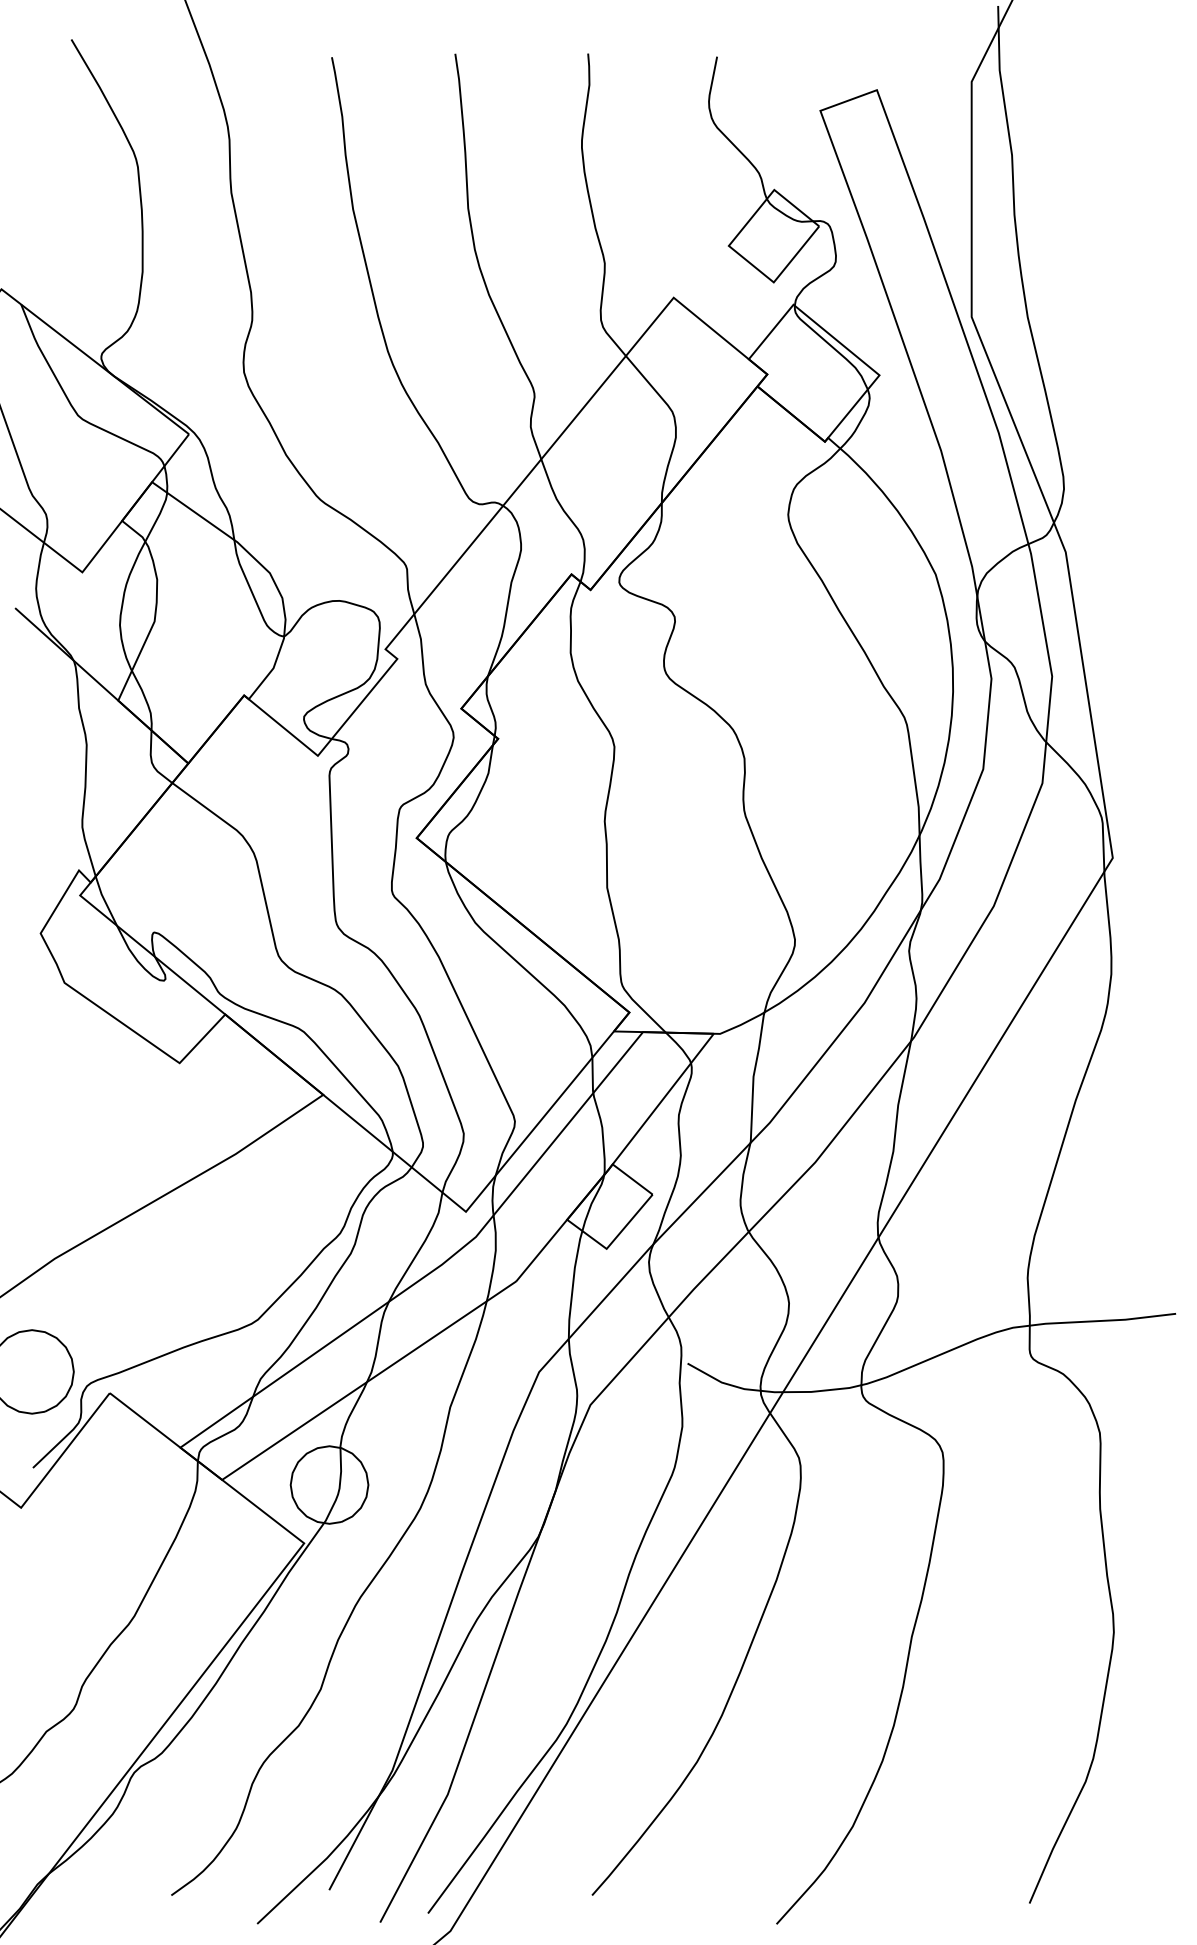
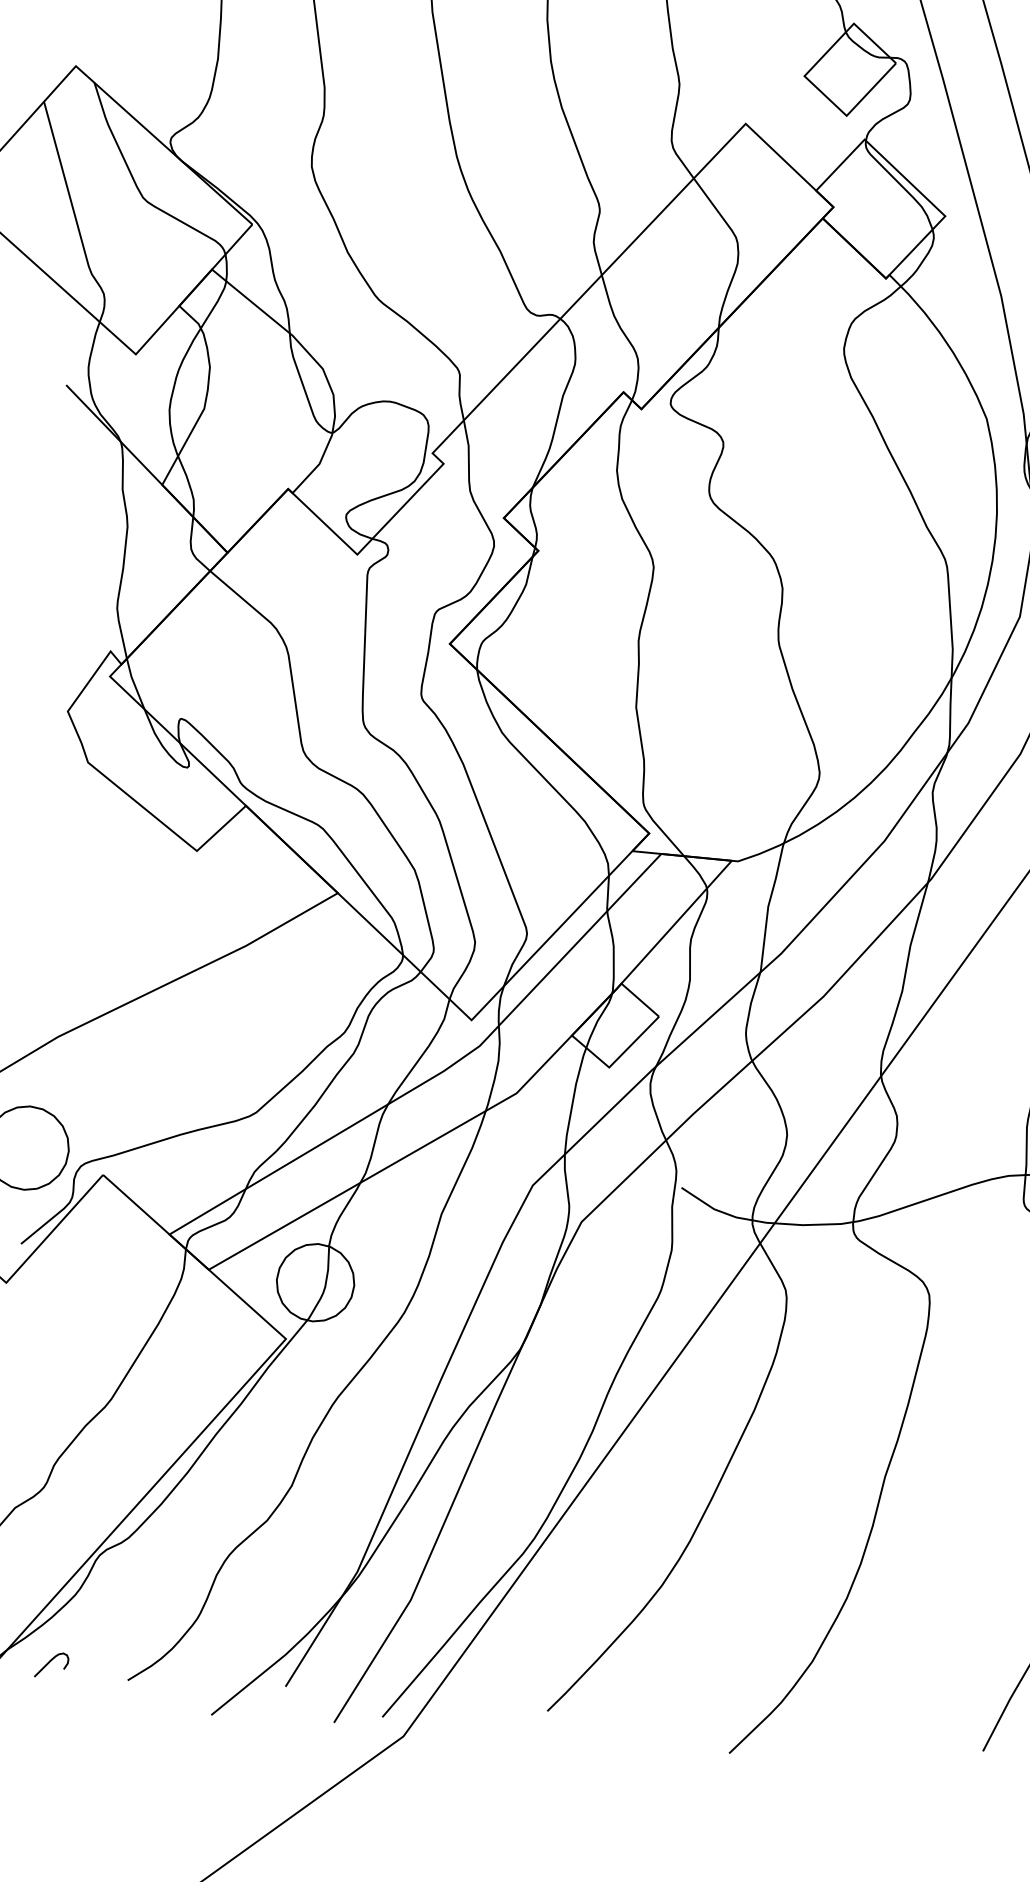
curve: (92, 1883) -> (49, 1662), added

